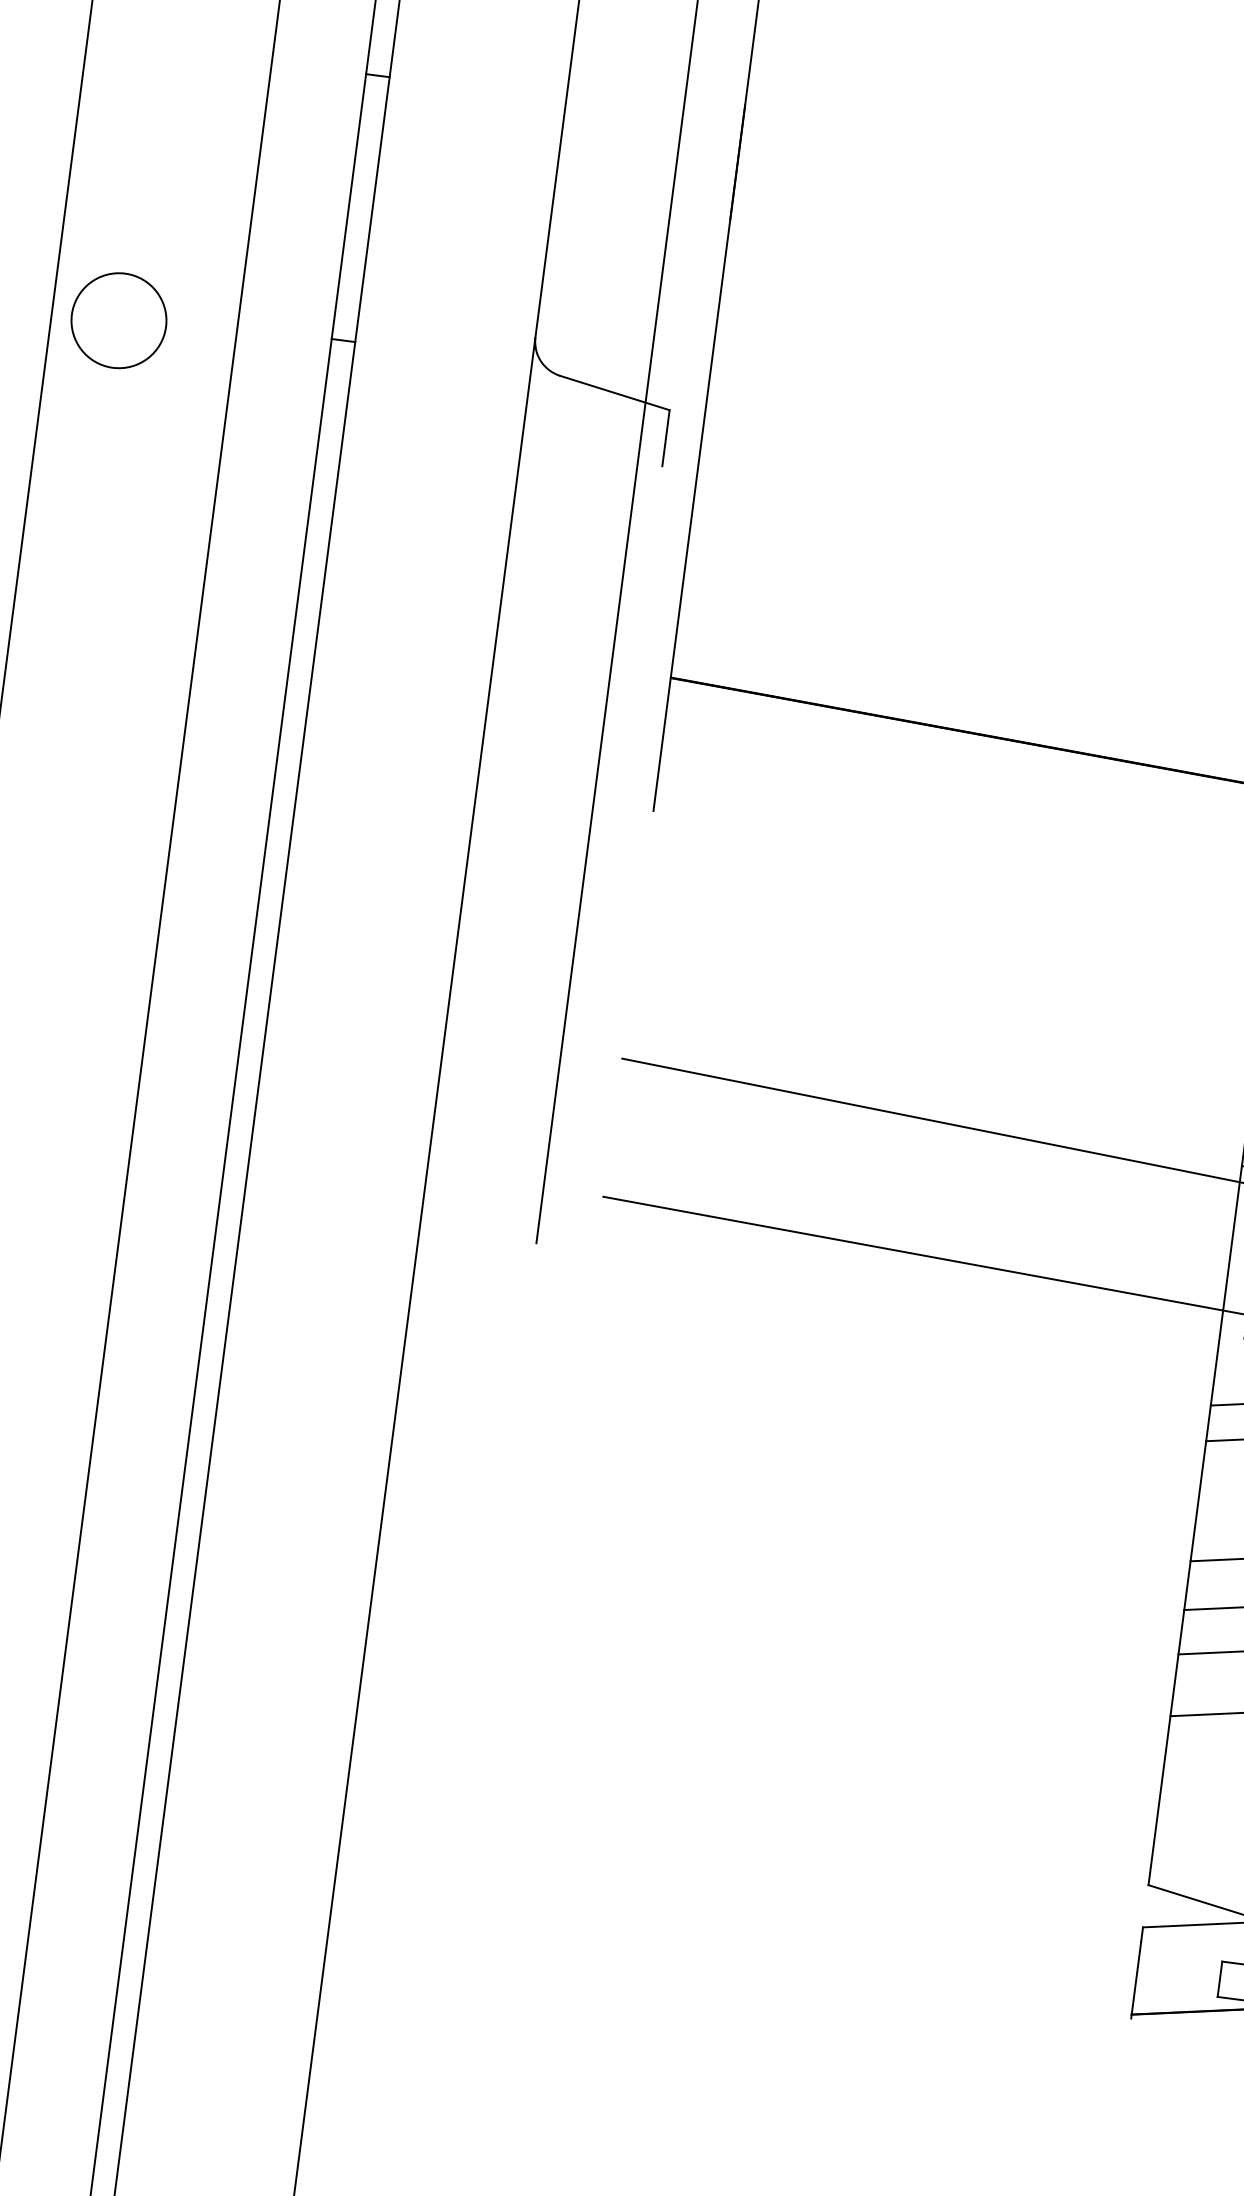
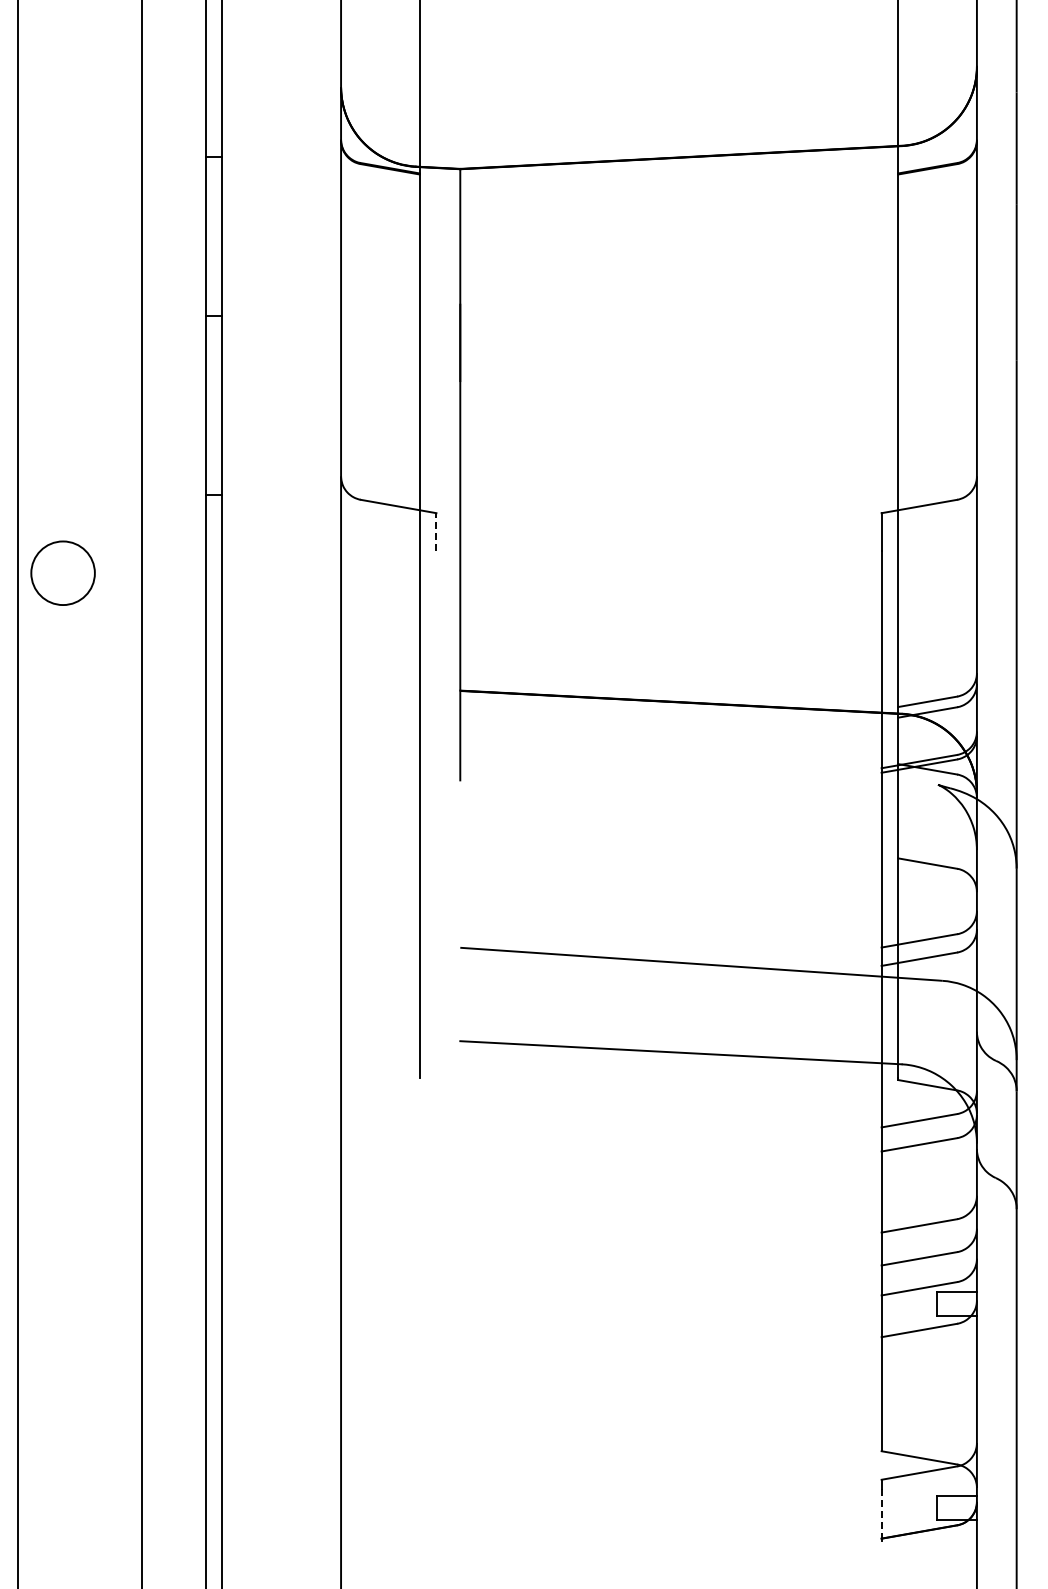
circle: (118, 319) -> (62, 572), moved
line: (665, 438) -> (436, 532), solid -> dashed
line: (1136, 1978) -> (881, 1514), solid -> dashed

